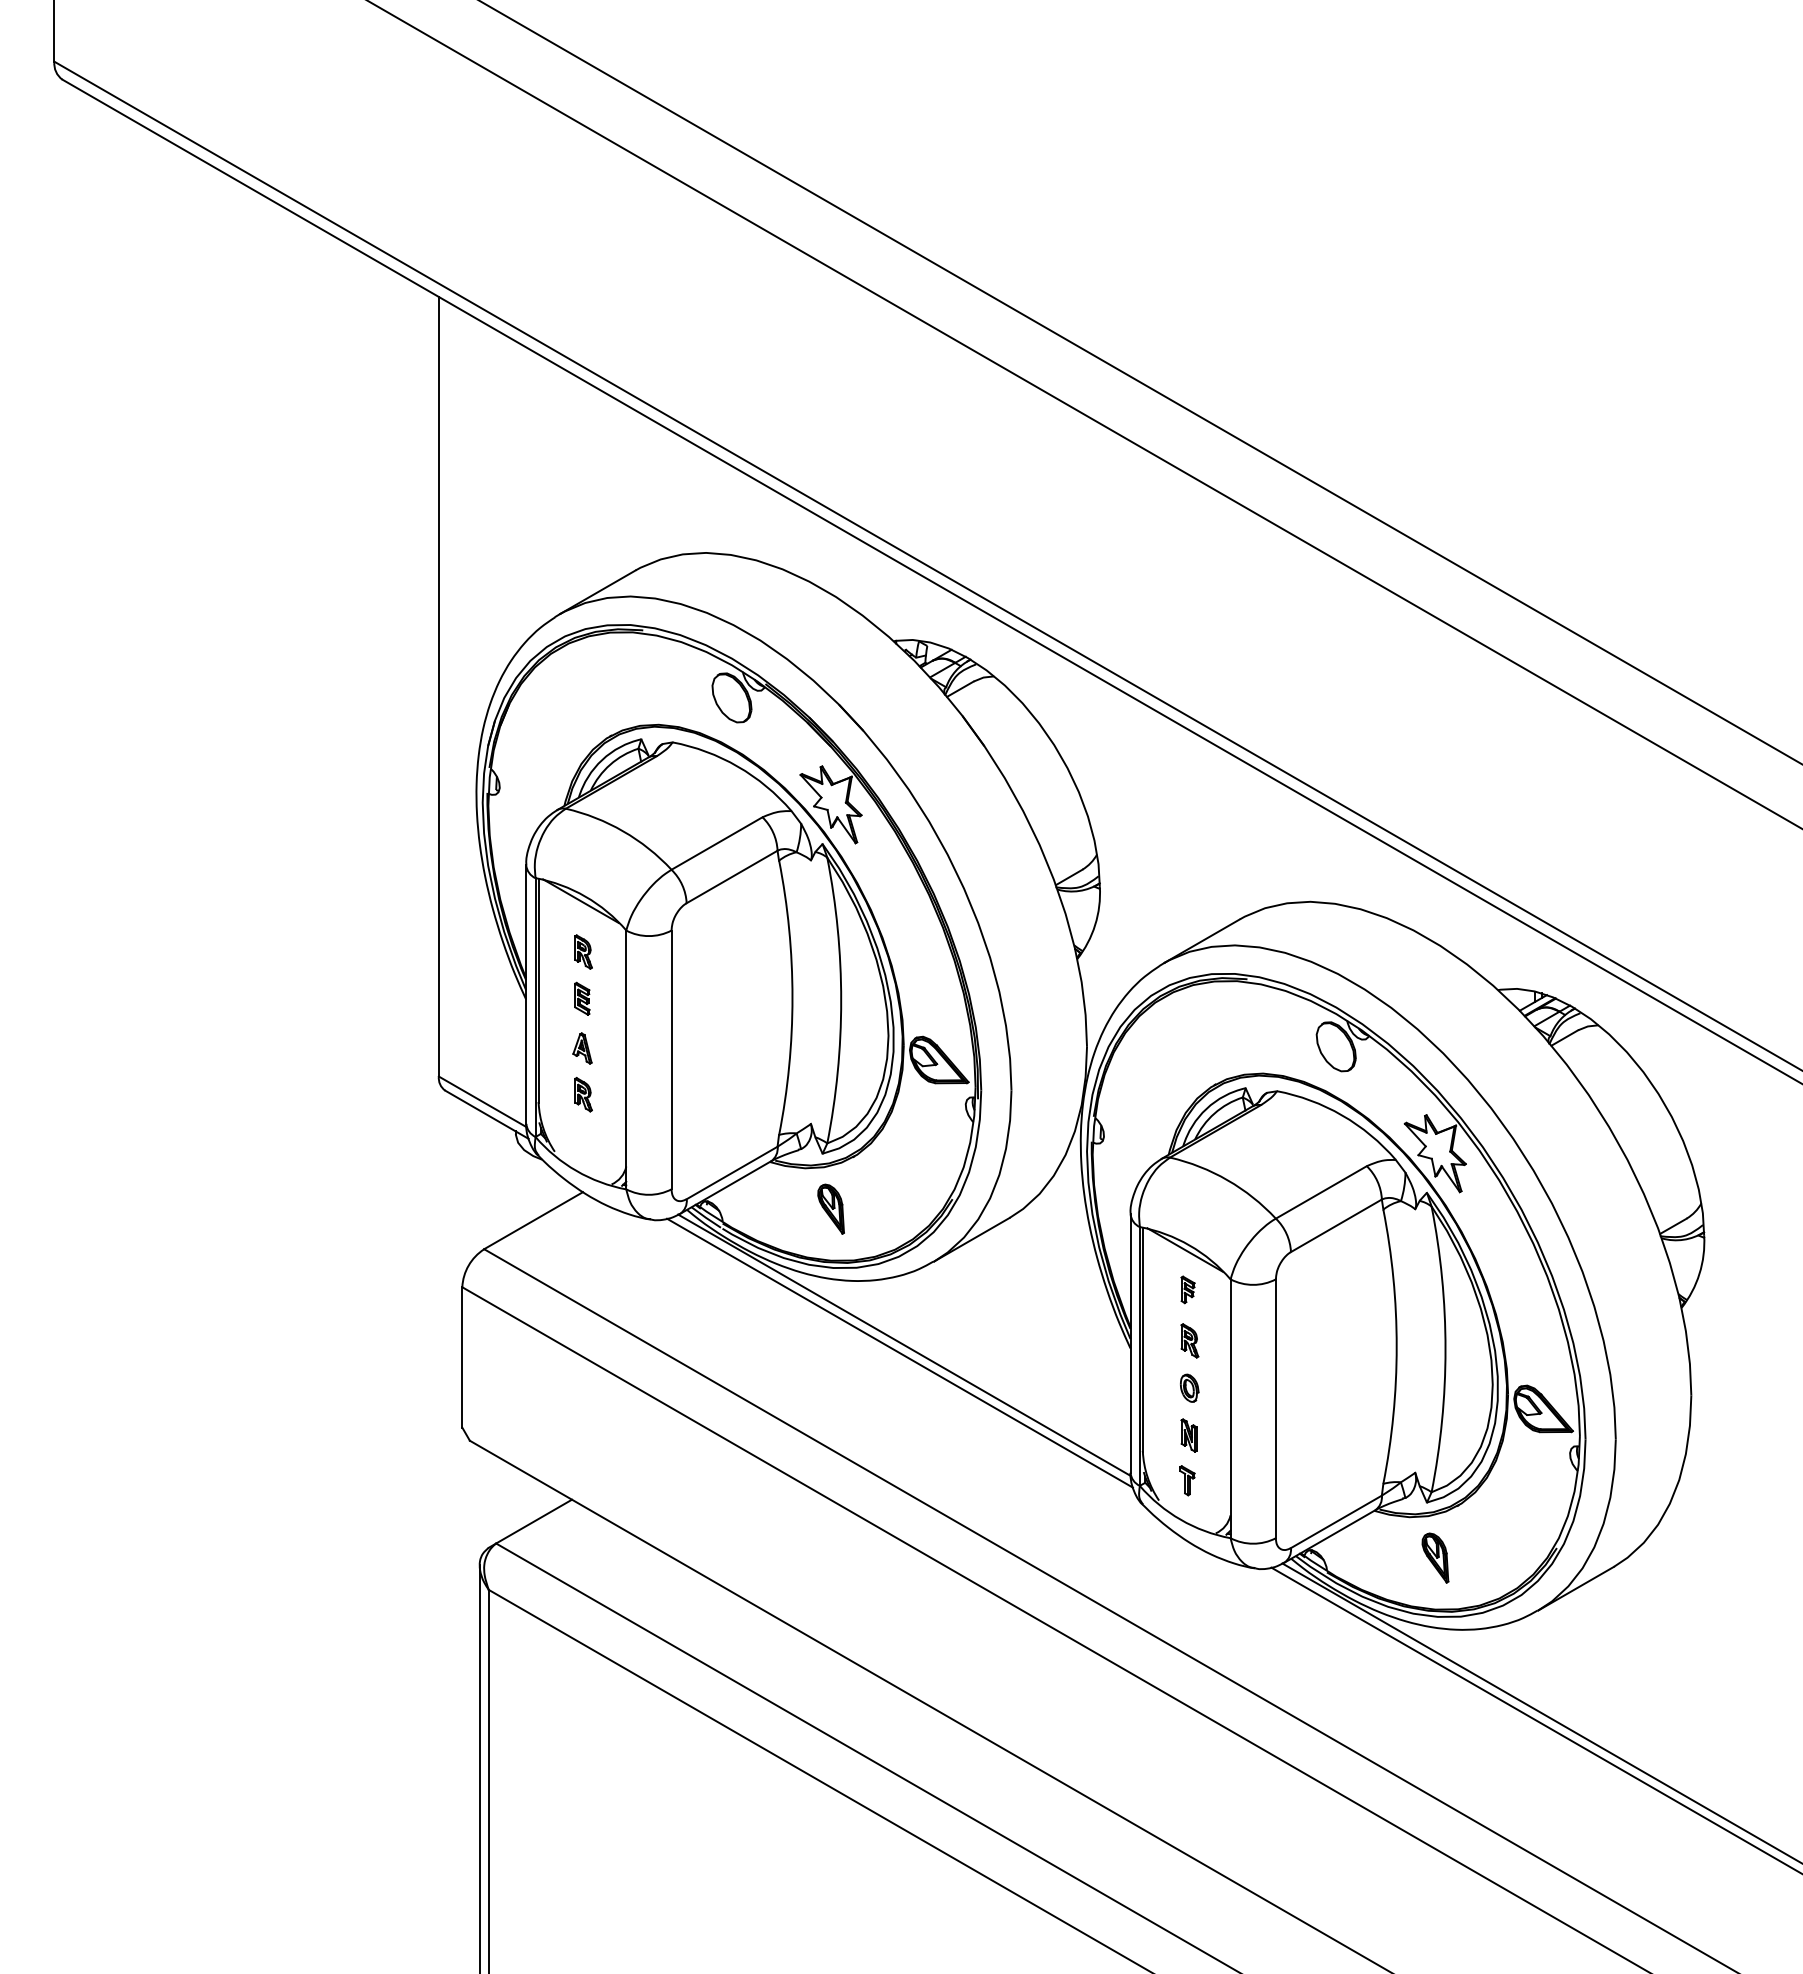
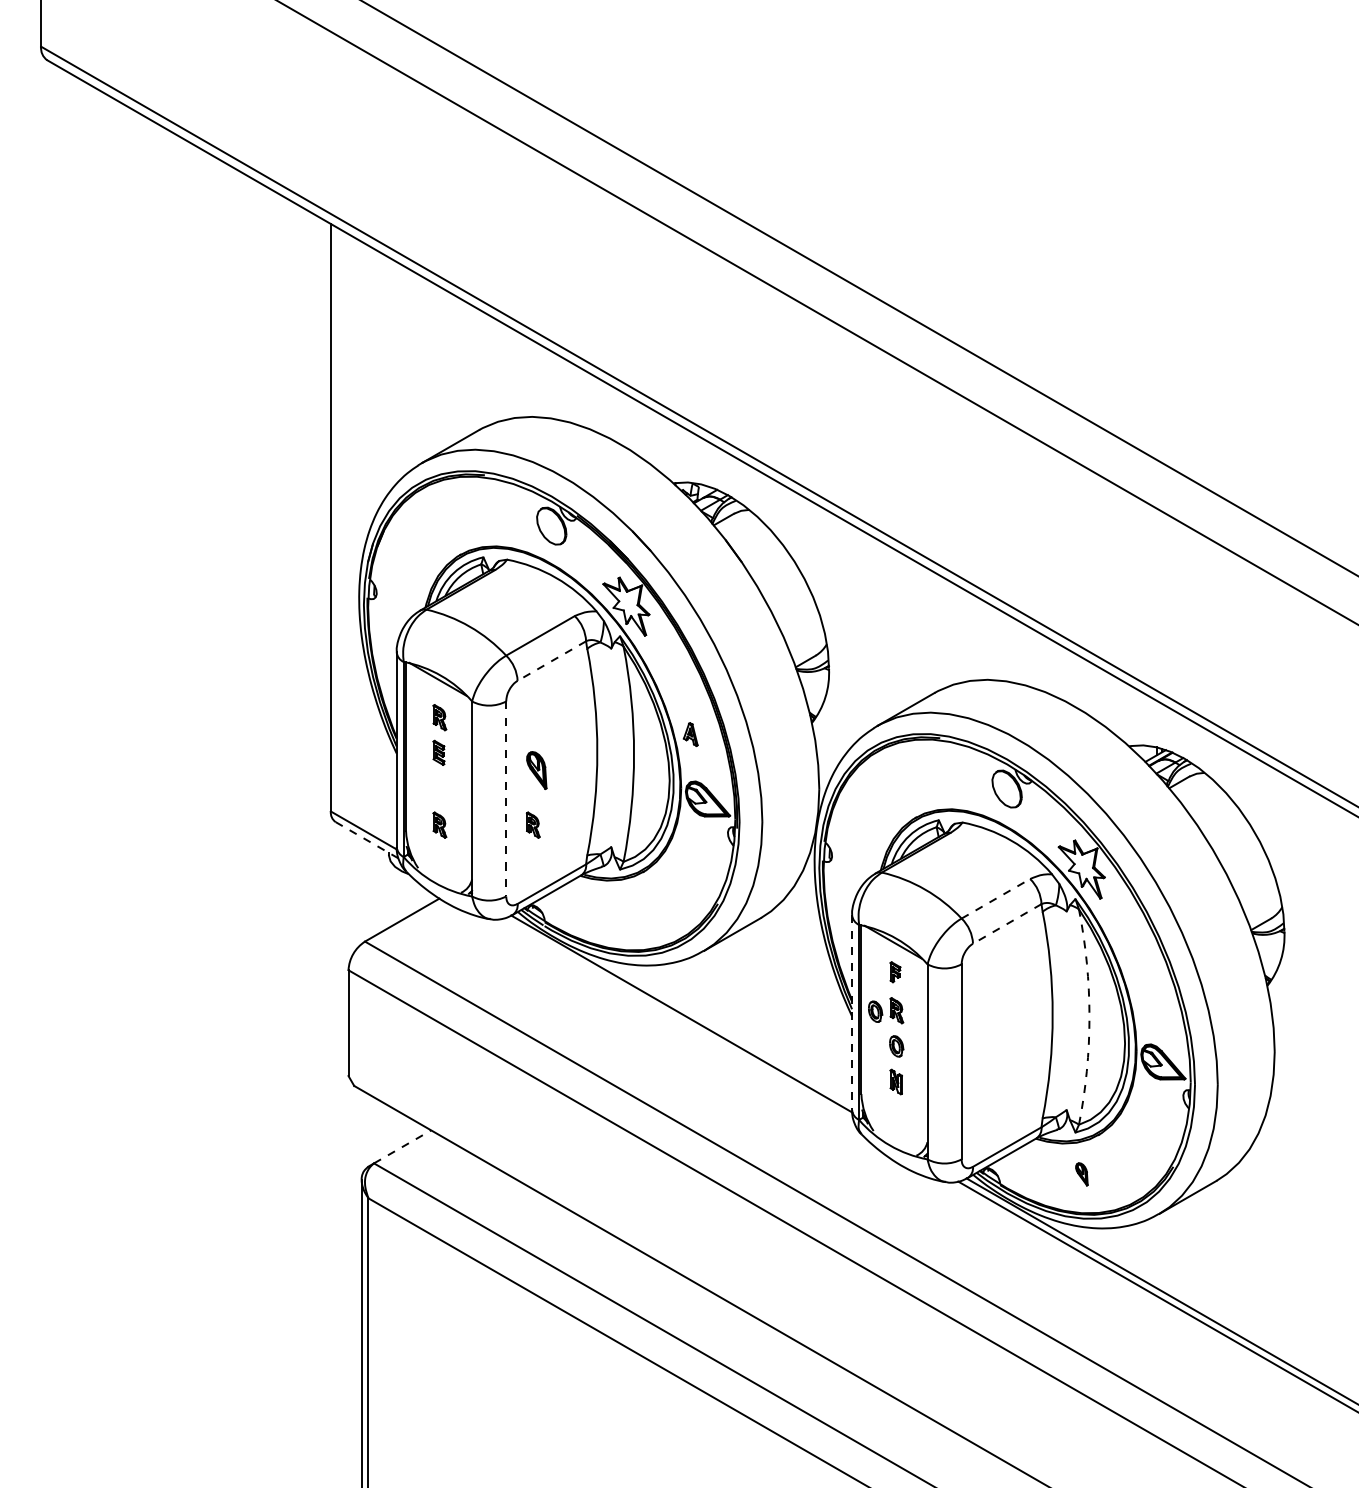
line: (731, 877) -> (551, 661), solid -> dashed
part: (582, 1048) -> (690, 734), moved
line: (671, 1060) -> (506, 799), solid -> dashed
part: (707, 1094) -> (533, 825), added
line: (487, 1115) -> (367, 840), solid -> dashed
line: (1321, 1192) -> (996, 898), solid -> dashed
part: (830, 1208) -> (536, 769), moved
line: (1336, 1225) -> (1007, 923), solid -> dashed
part: (1161, 1341) -> (875, 1011), added
line: (1130, 1343) -> (852, 1012), solid -> dashed
arc: (1445, 1349) -> (1089, 1017), solid -> dashed
line: (899, 1352) -> (677, 1019), removed
part: (1187, 1480) -> (895, 1115), removed
line: (534, 1521) -> (402, 1146), solid -> dashed
part: (1435, 1557) -> (1081, 1173), size x0.6

